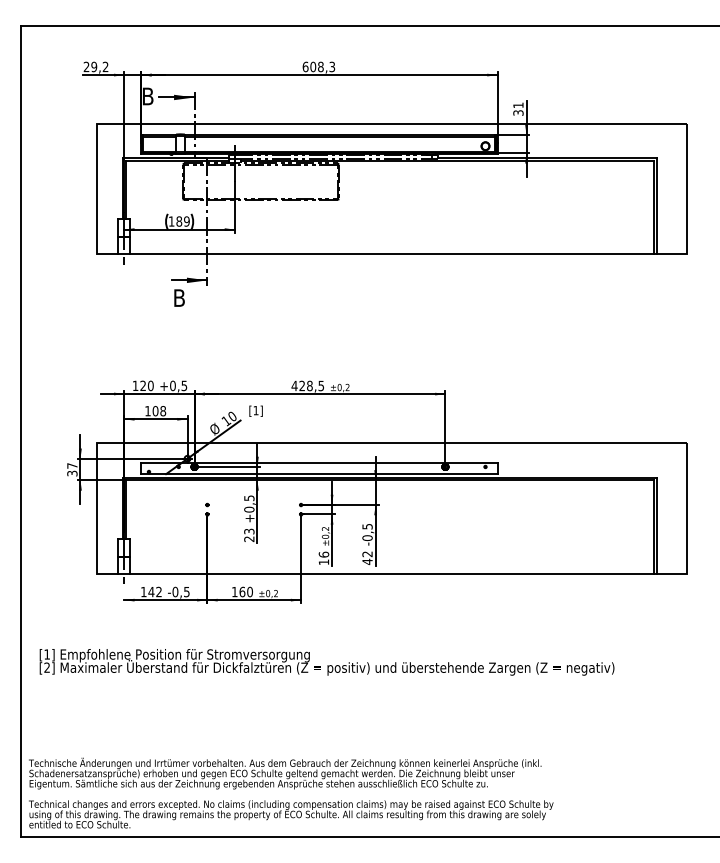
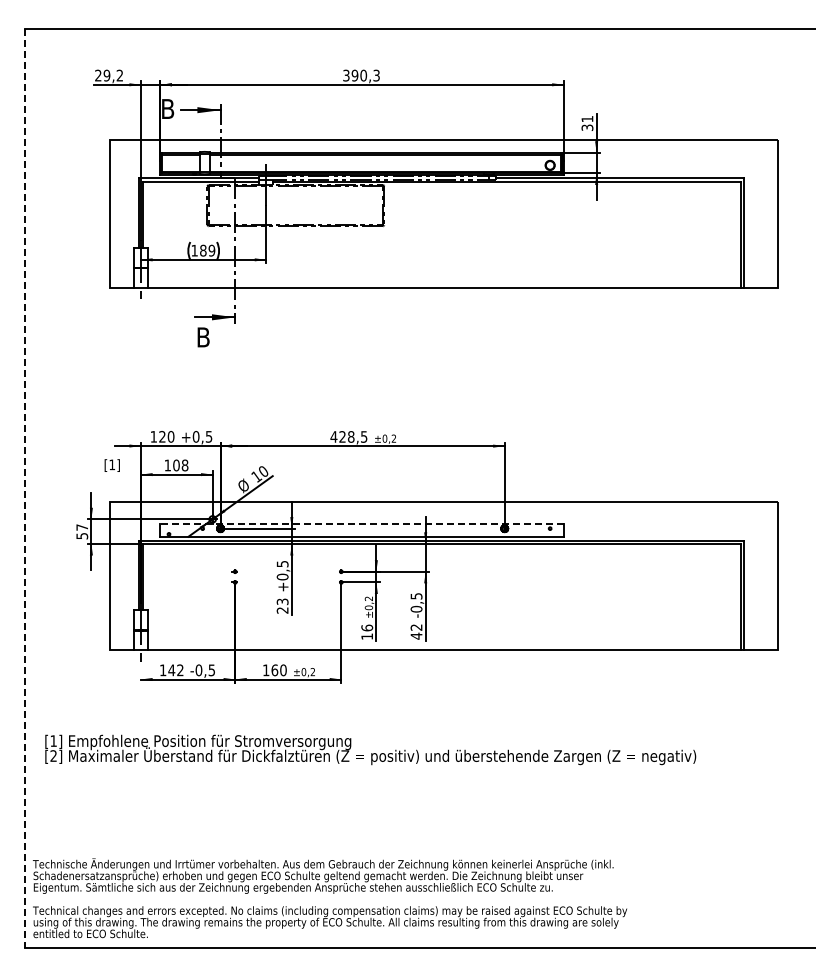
text: (313, 66) -> (355, 75), 608,3 -> 390,3
text: (255, 411) -> (111, 465), moved
line: (21, 431) -> (24, 488), solid -> dashed
line: (319, 462) -> (362, 523), solid -> dashed
text: (71, 473) -> (81, 536), 37 -> 57

